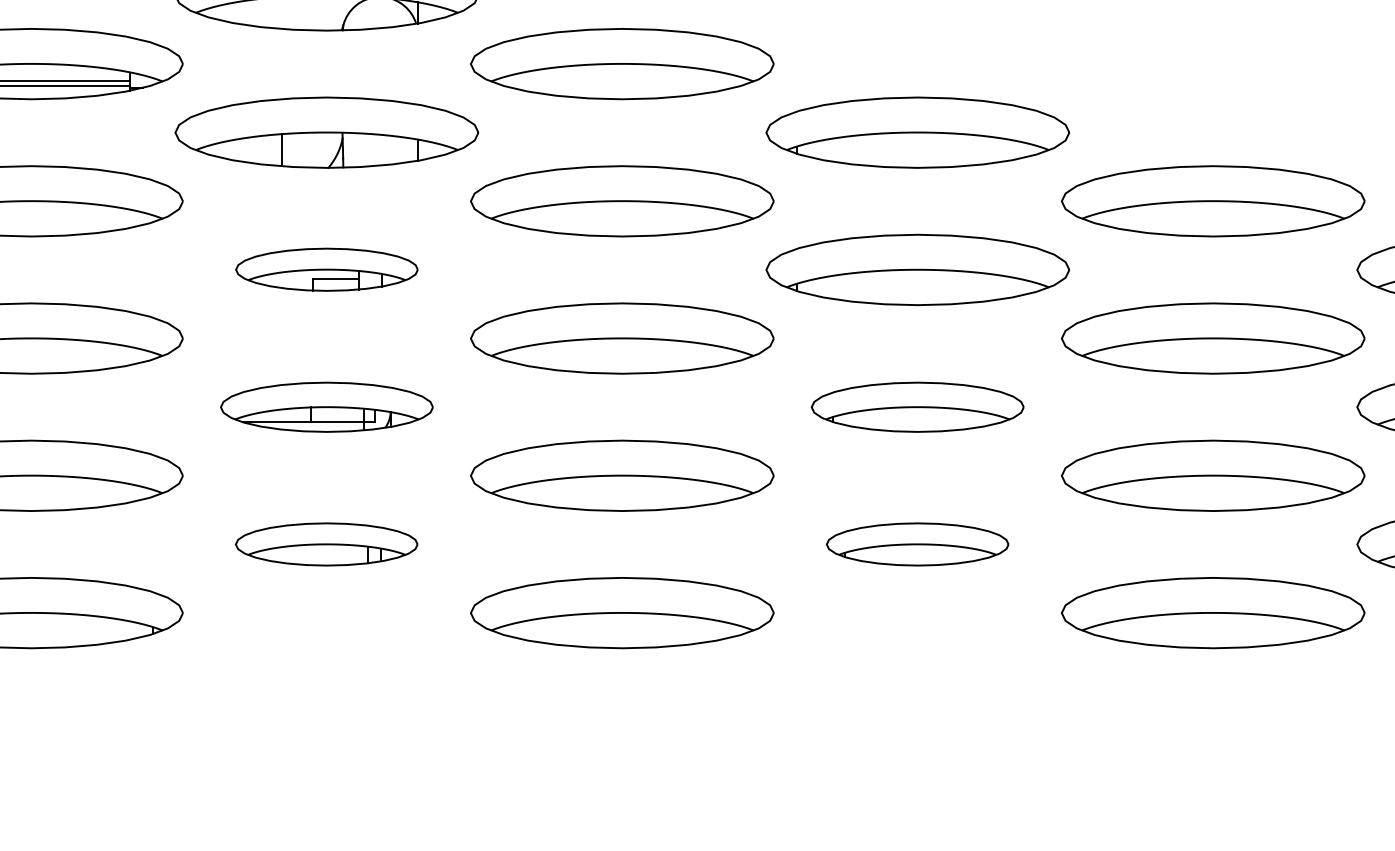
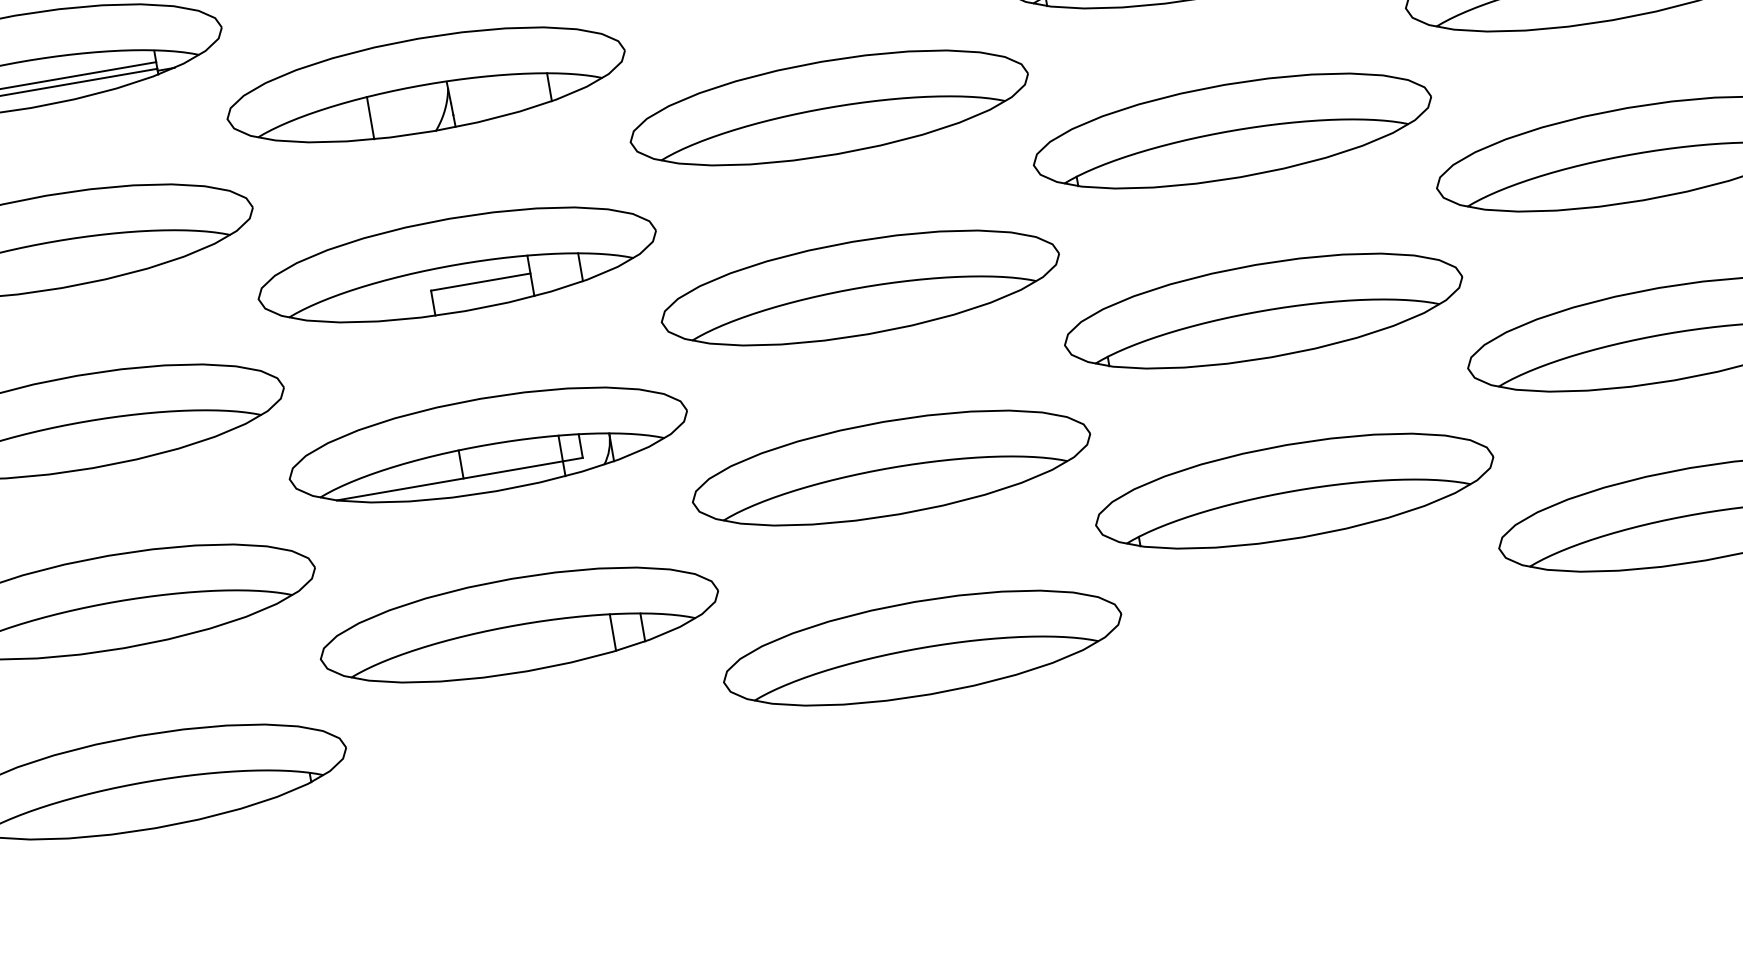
part: (326, 269) -> (456, 264), size x1.67
part: (326, 407) -> (487, 445), size x1.43
part: (917, 407) -> (1263, 311), size x1.43
part: (326, 544) -> (518, 625), size x1.67
part: (917, 544) -> (1294, 491), size x1.67

